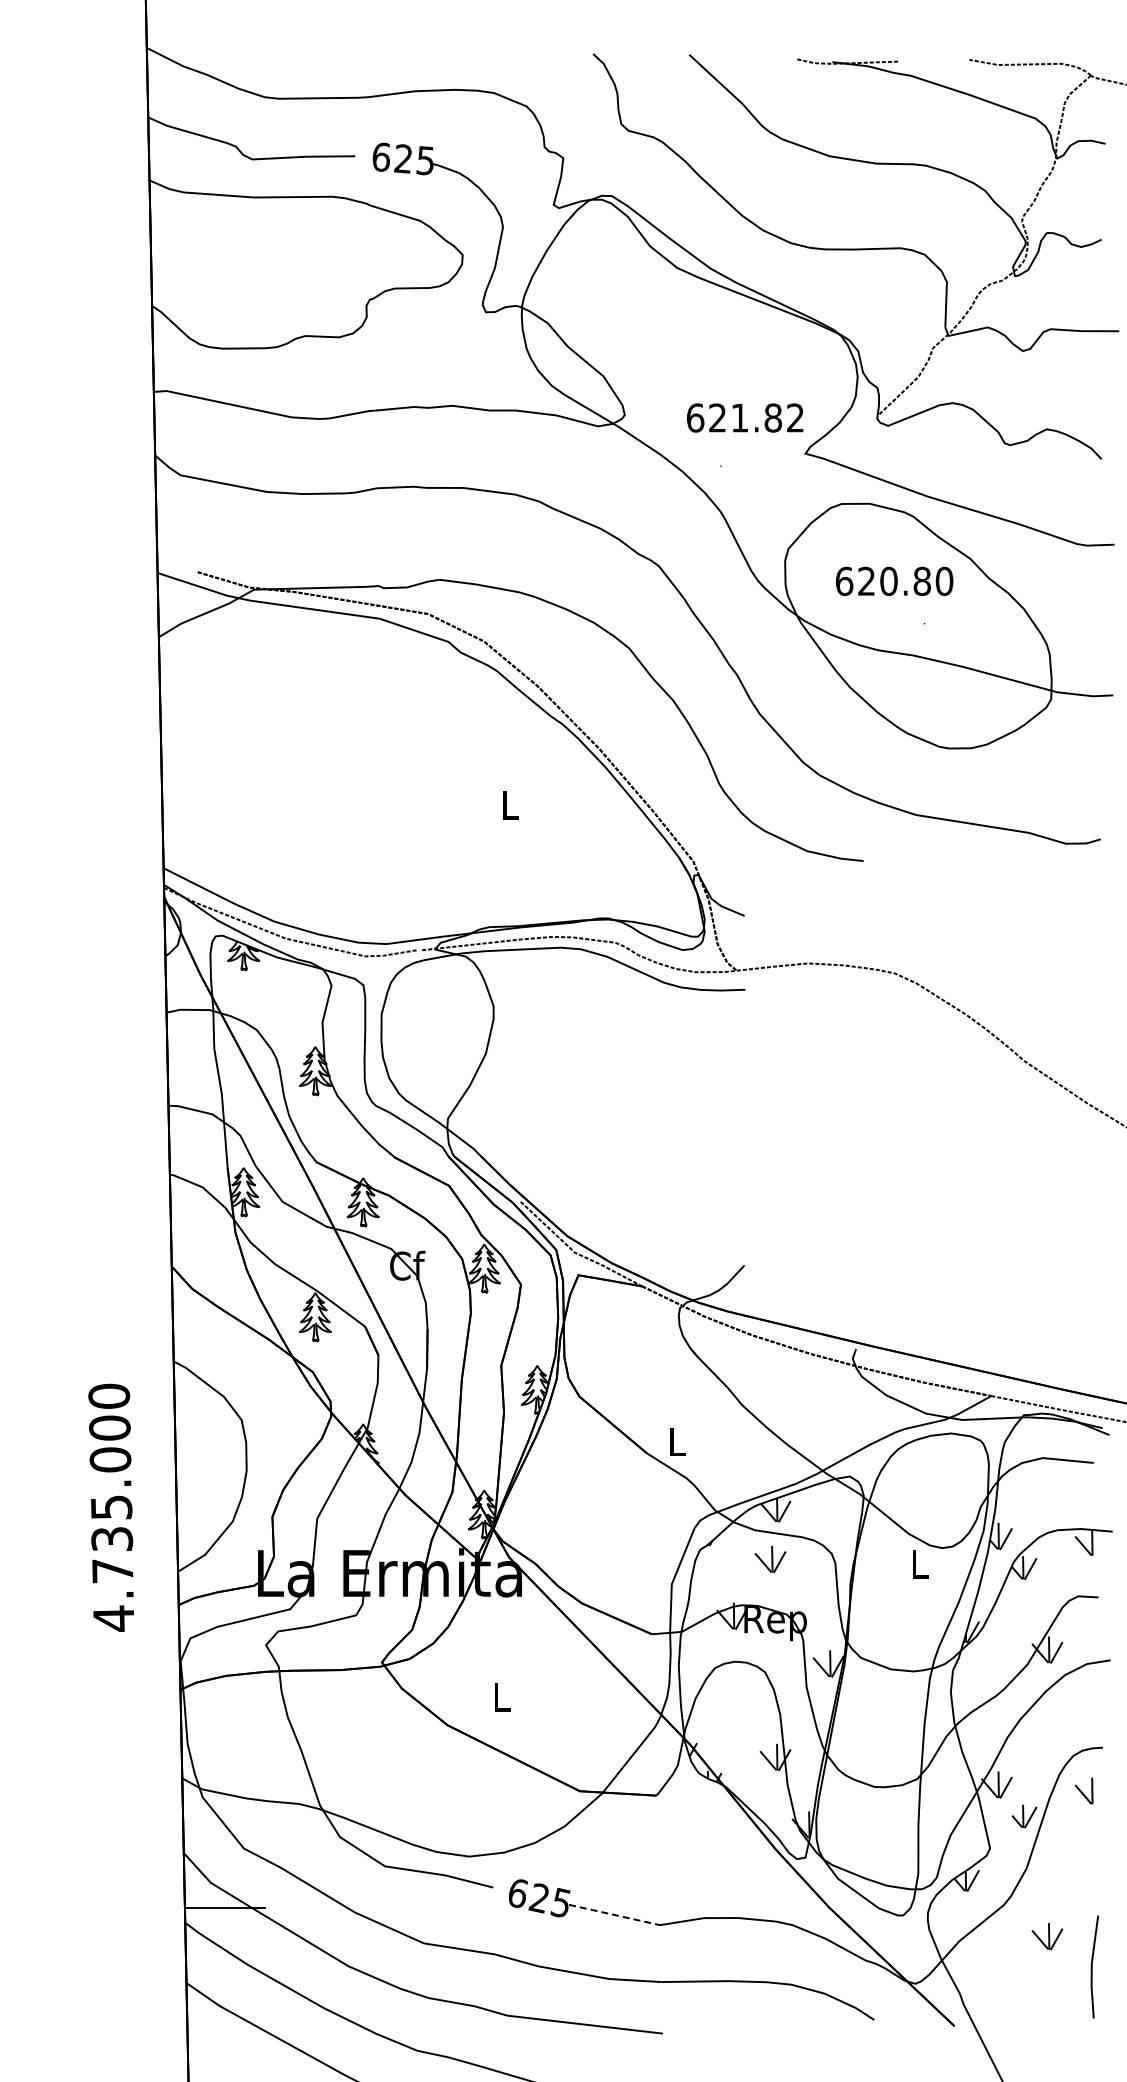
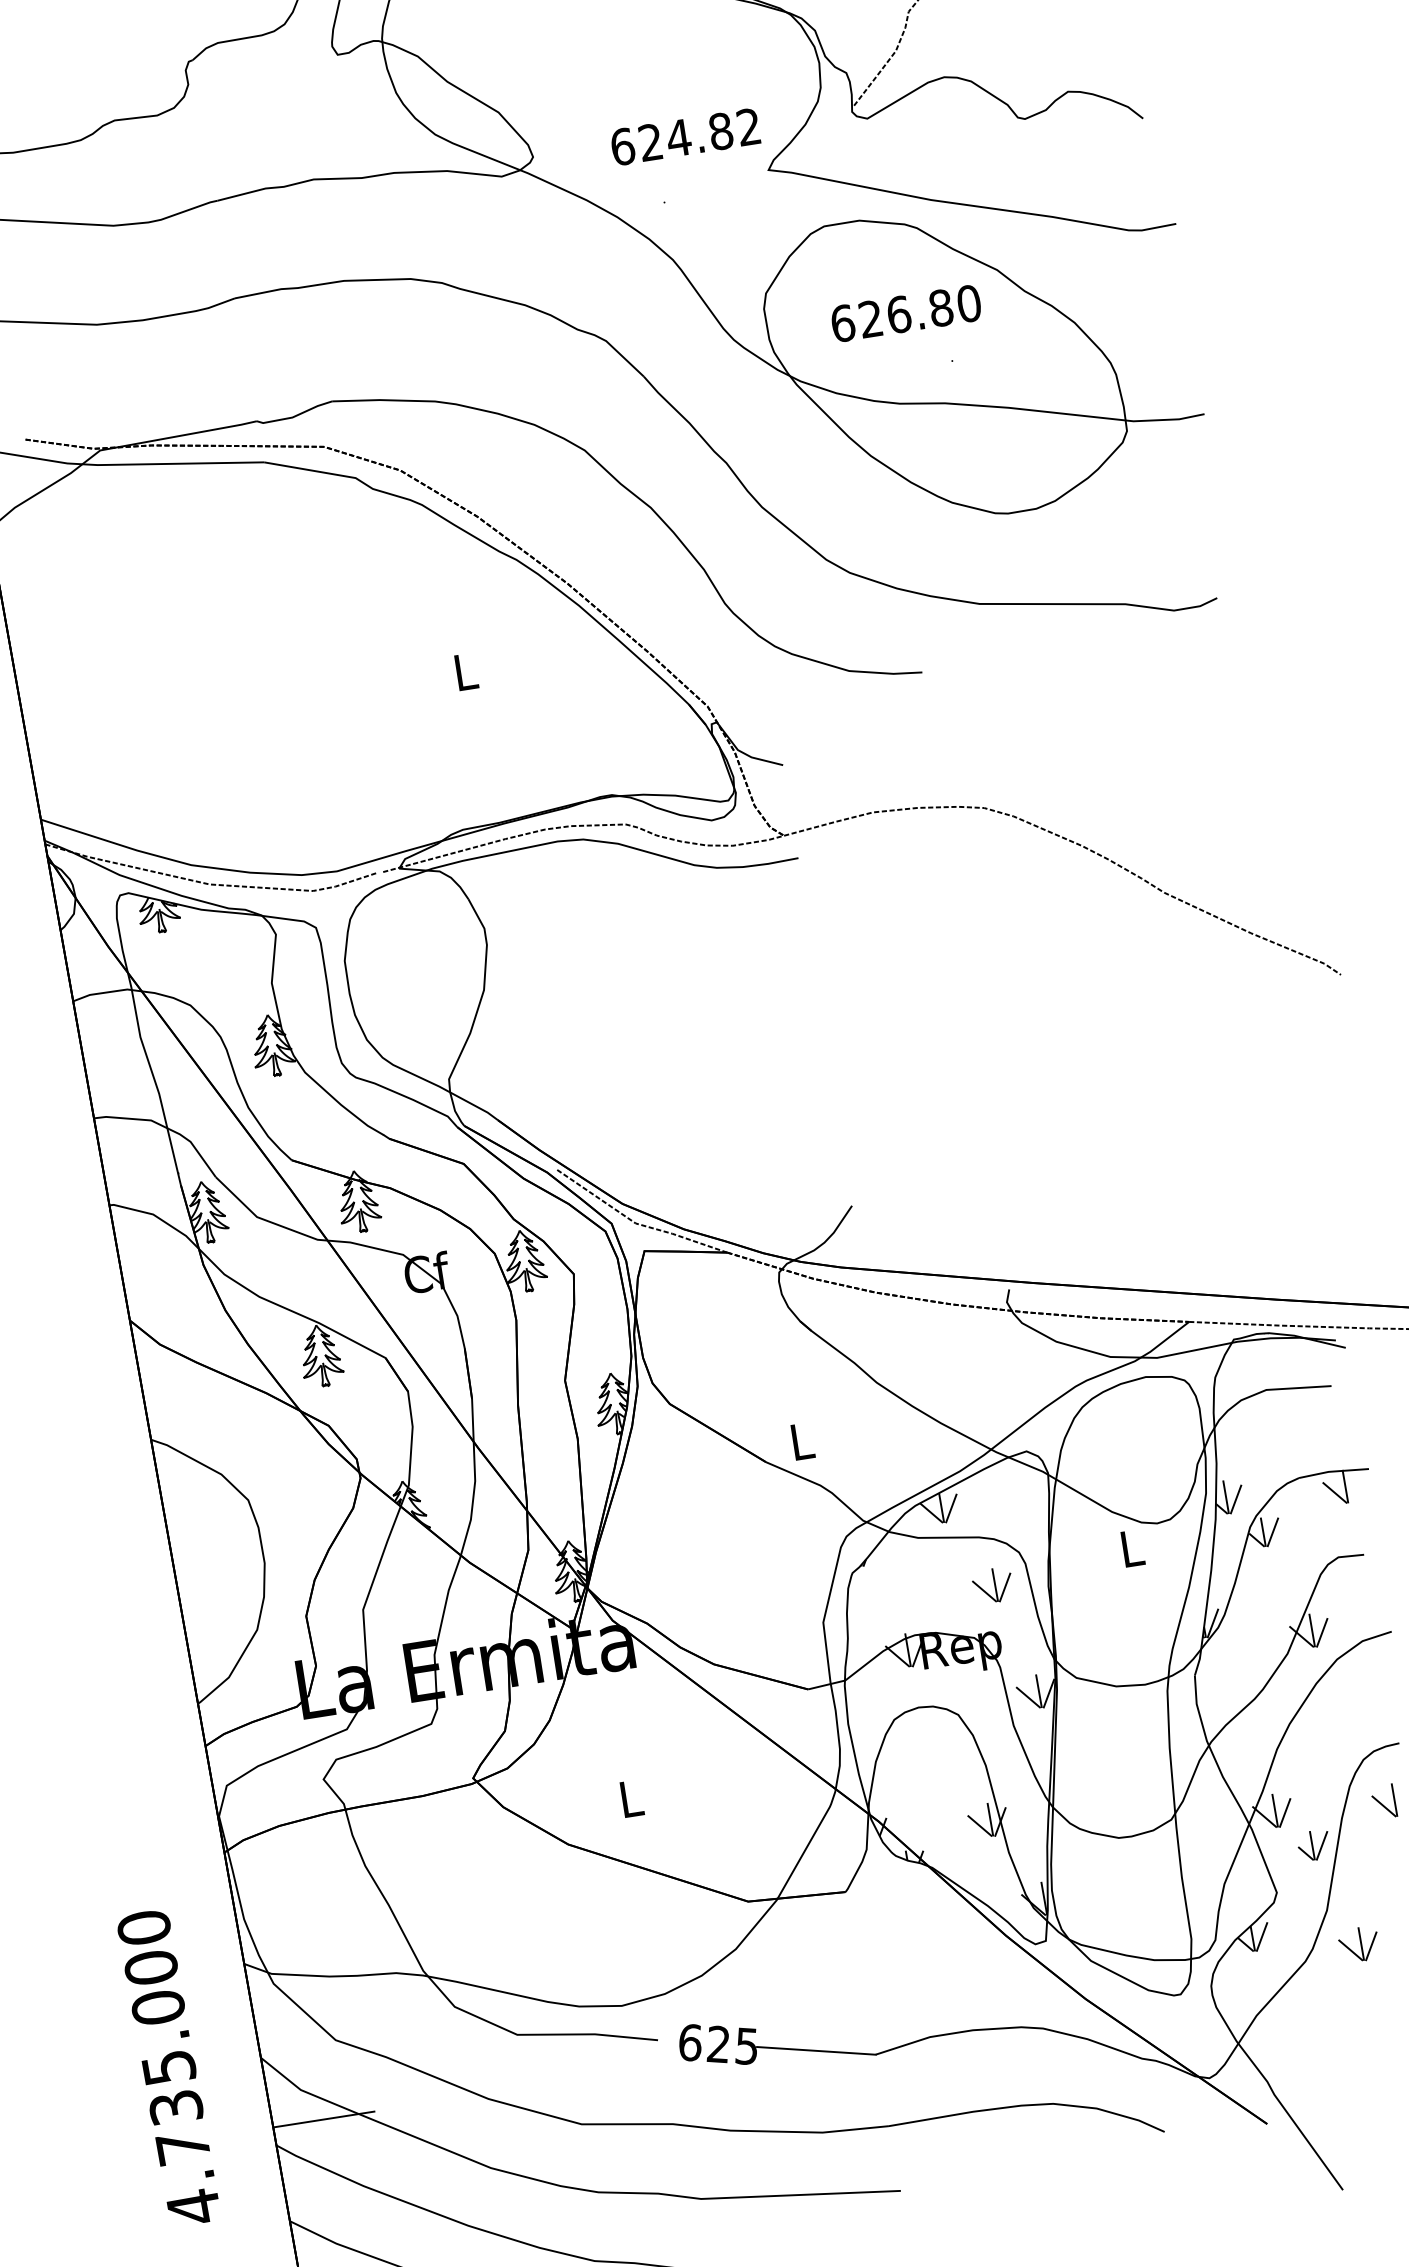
text: (739, 417) -> (678, 137), 621.82 -> 624.82
text: (888, 580) -> (898, 313), 620.80 -> 626.80
text: (110, 1507) -> (167, 2067), moved
part: (770, 1559) -> (992, 1585), moved
line: (614, 1914) -> (816, 2050), dashed -> solid
part: (1047, 1936) -> (1359, 1944), moved

